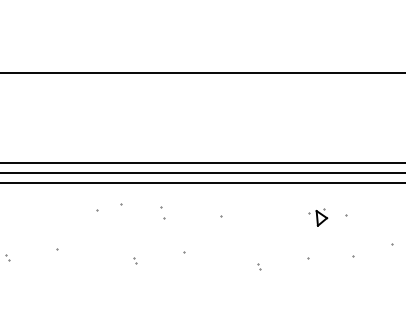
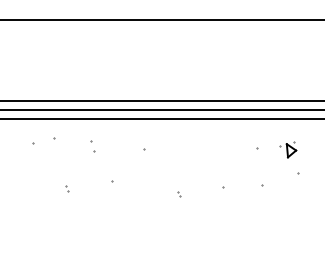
part: (318, 217) -> (288, 149), moved

